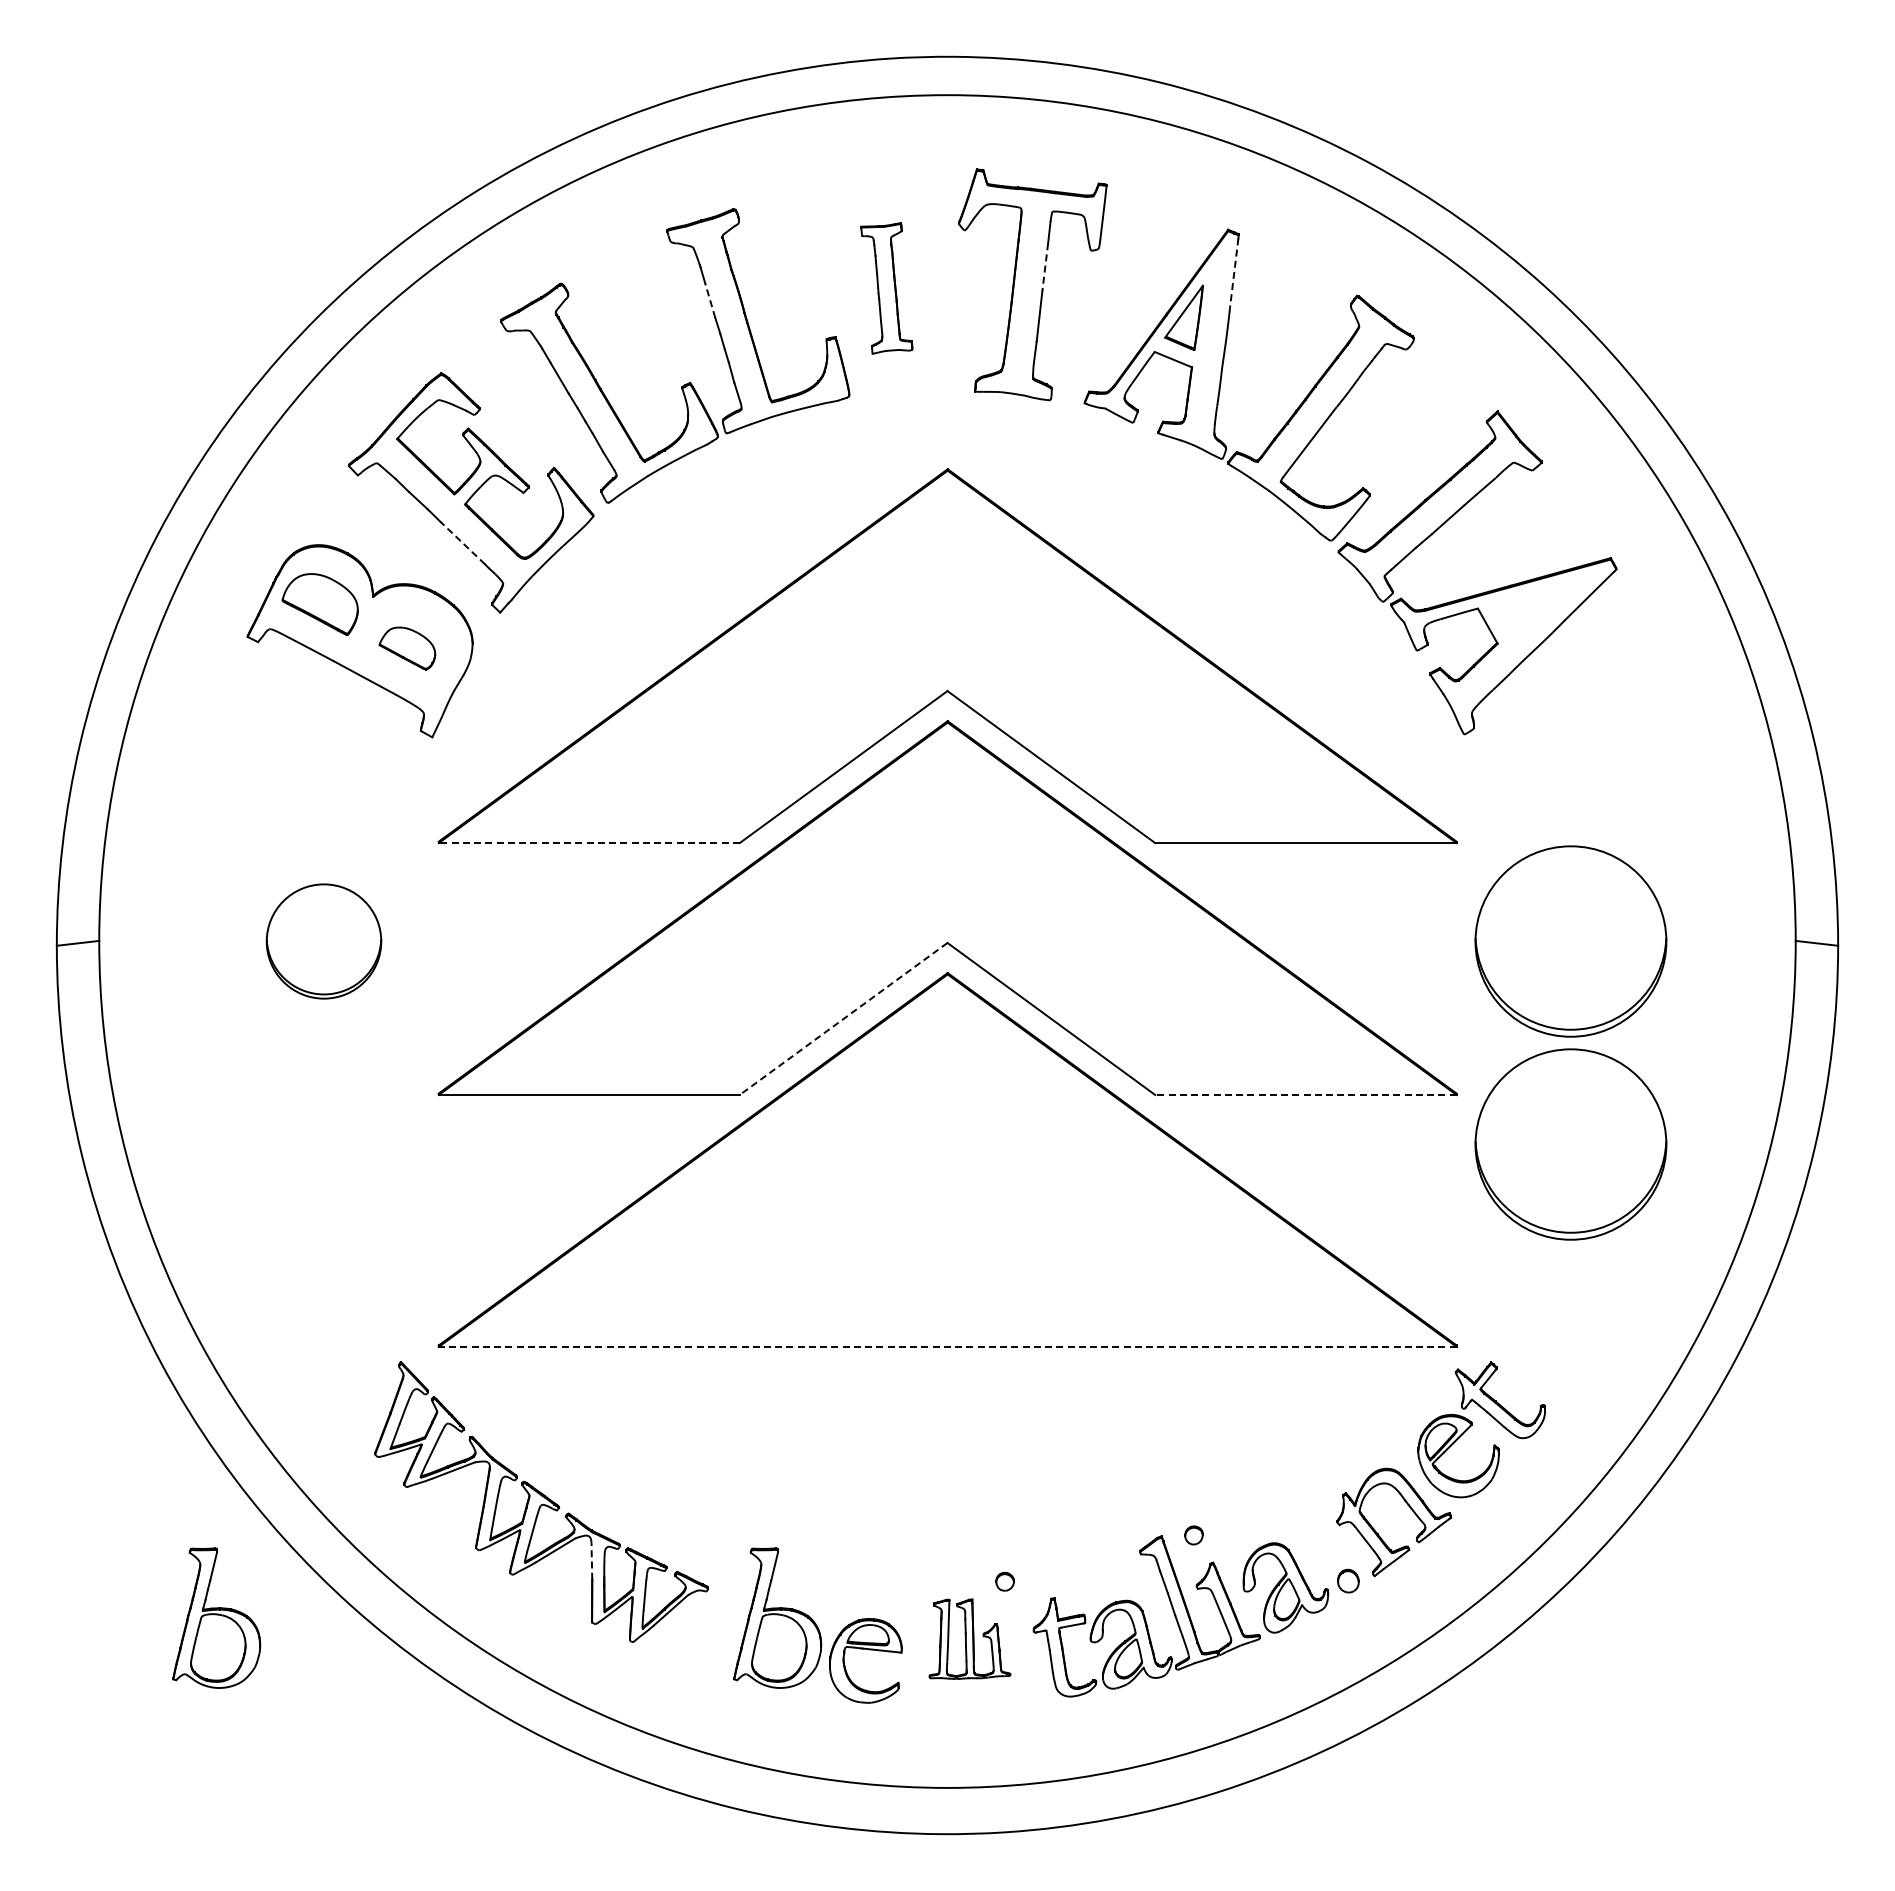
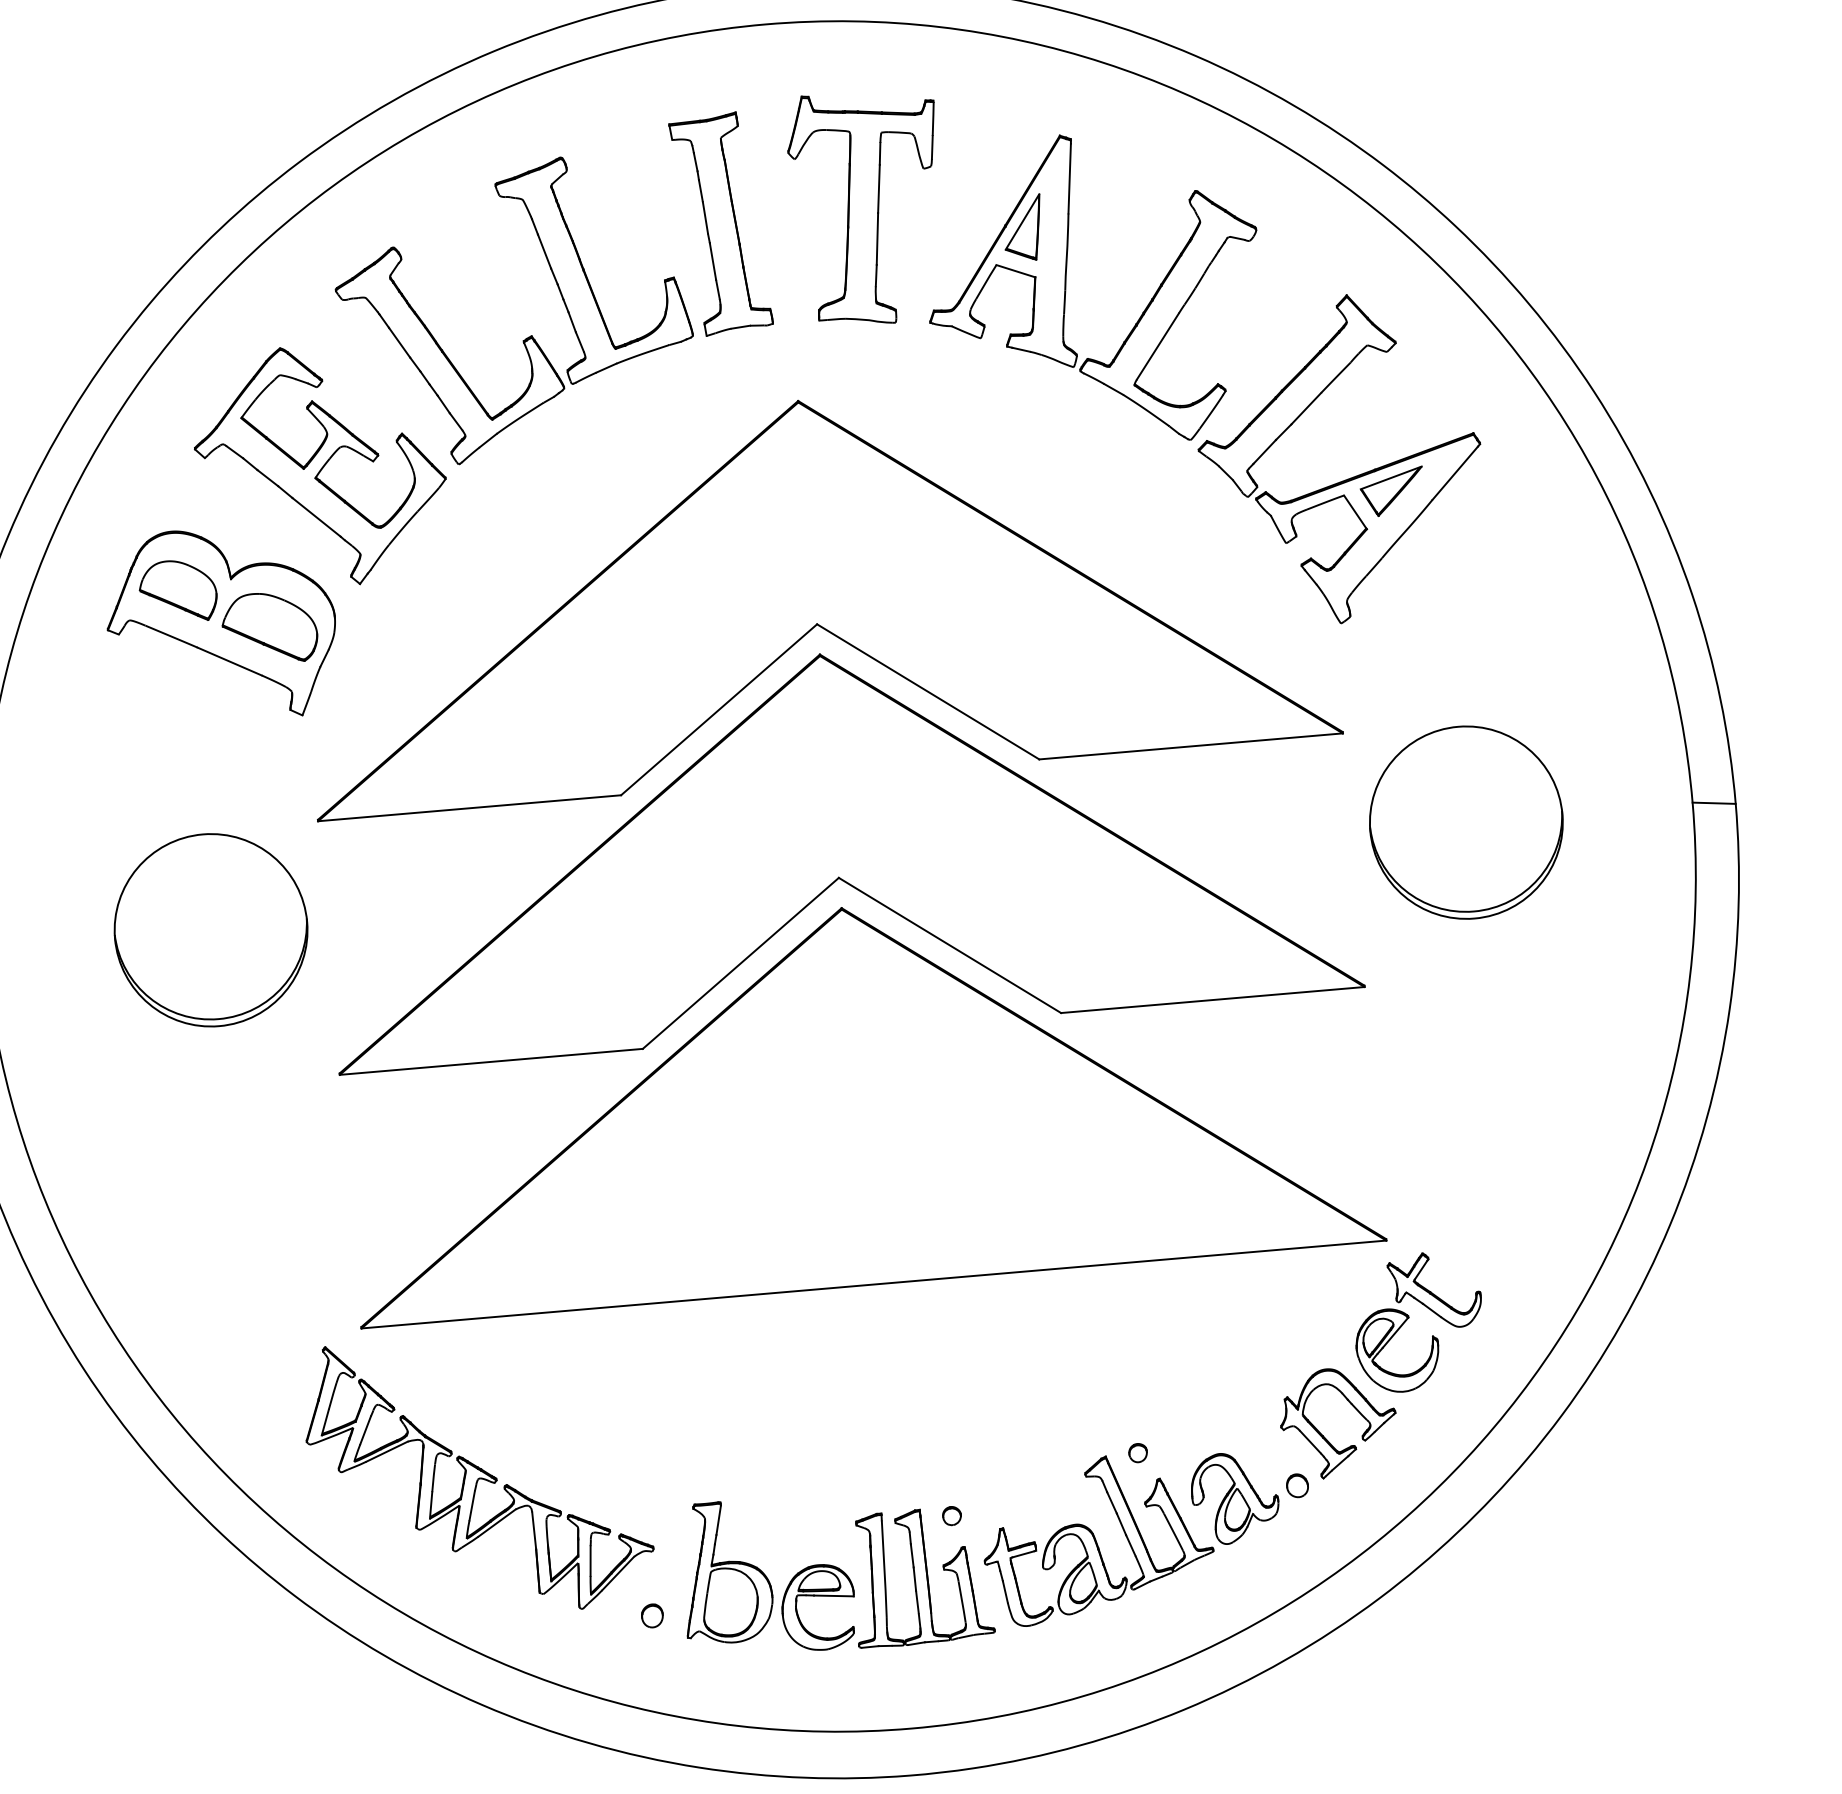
line: (1045, 267) -> (879, 189), dashed -> solid
line: (1234, 272) -> (1069, 178), dashed -> solid
part: (886, 288) -> (720, 224), size x1.67
line: (710, 300) -> (544, 251), dashed -> solid
line: (462, 543) -> (316, 517), dashed -> solid
part: (1525, 608) -> (1391, 491), added
part: (407, 648) -> (269, 628), size x1.67
line: (588, 843) -> (468, 808), dashed -> solid
part: (323, 941) -> (210, 930), size x1.67
line: (843, 1018) -> (740, 962), dashed -> solid
line: (1305, 1095) -> (1212, 1000), dashed -> solid
part: (1570, 1144) -> (1483, 1027), removed
line: (947, 1346) -> (873, 1284), dashed -> solid
line: (591, 1561) -> (533, 1531), dashed -> solid
part: (216, 1617) -> (161, 1620), removed
part: (969, 1639) -> (921, 1577), size x1.67
part: (701, 1654) -> (652, 1615), added

